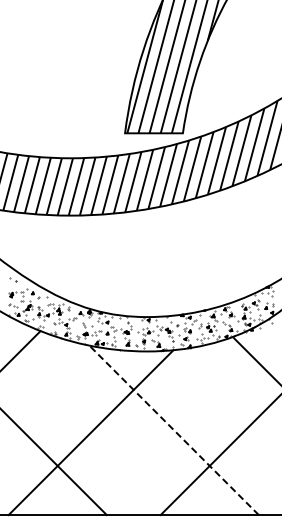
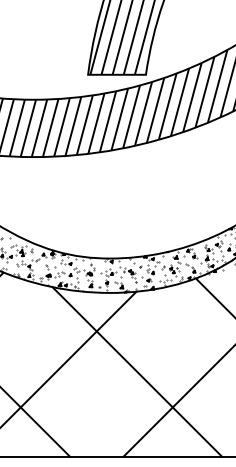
line: (174, 430) -> (137, 371), dashed -> solid

